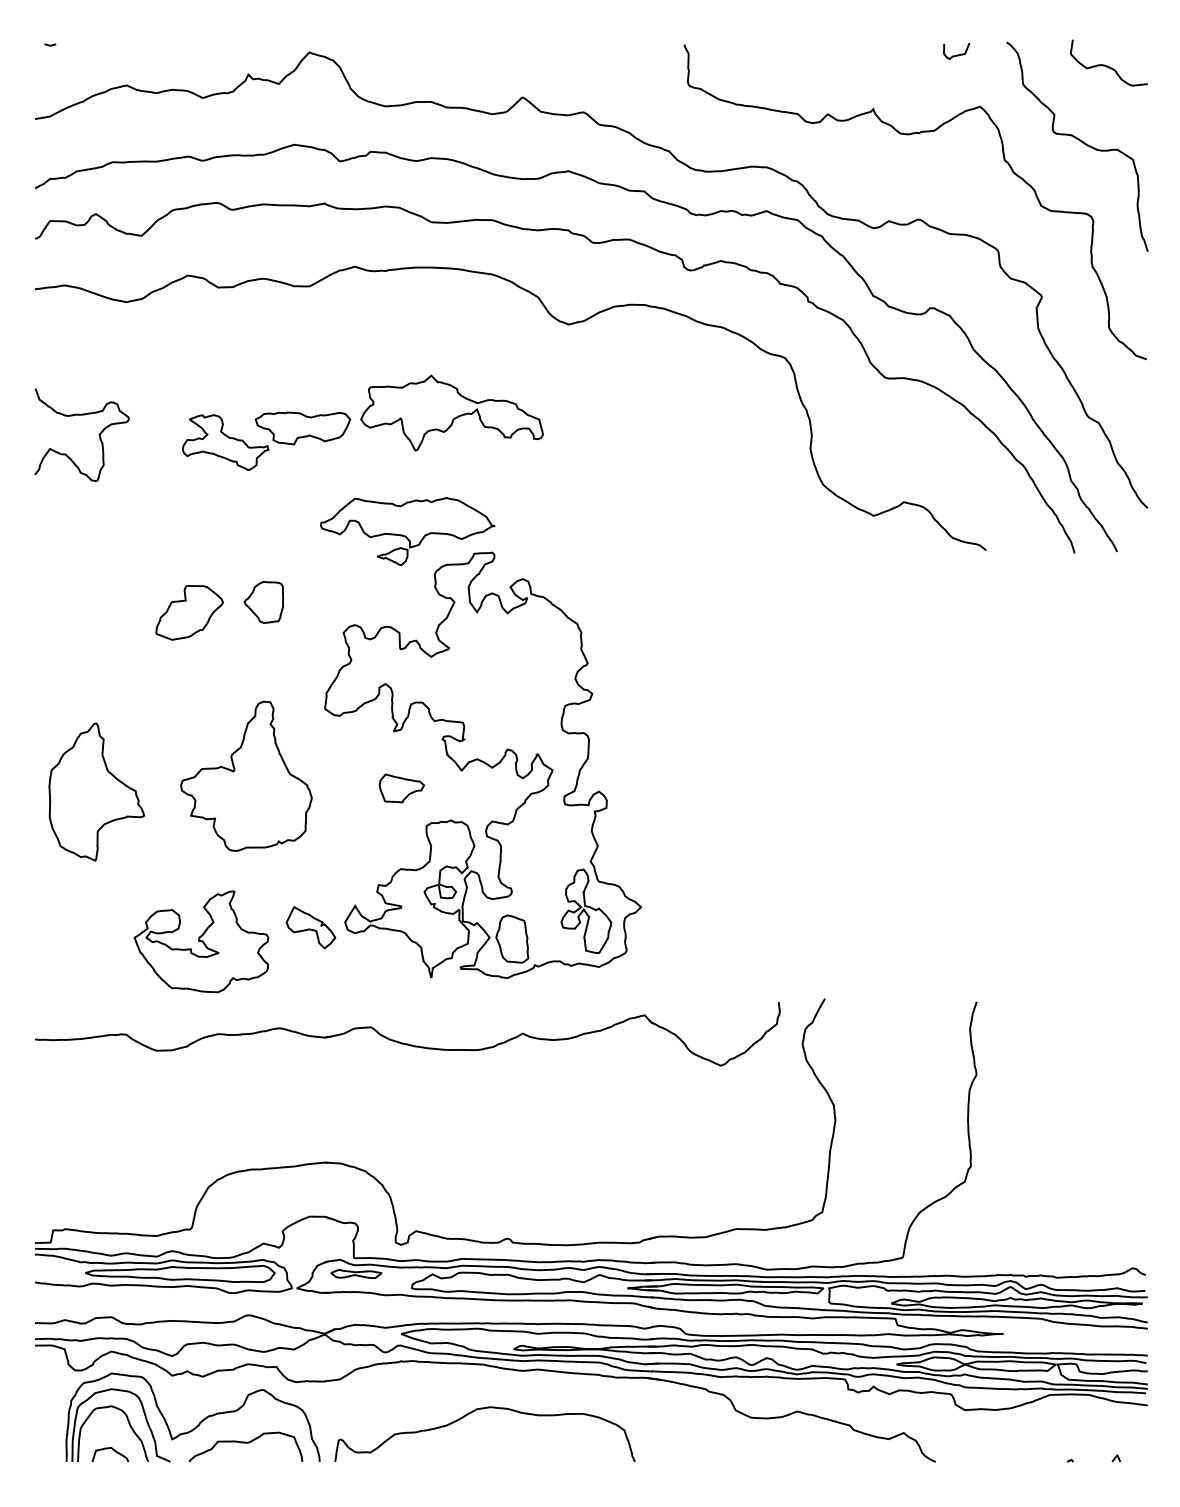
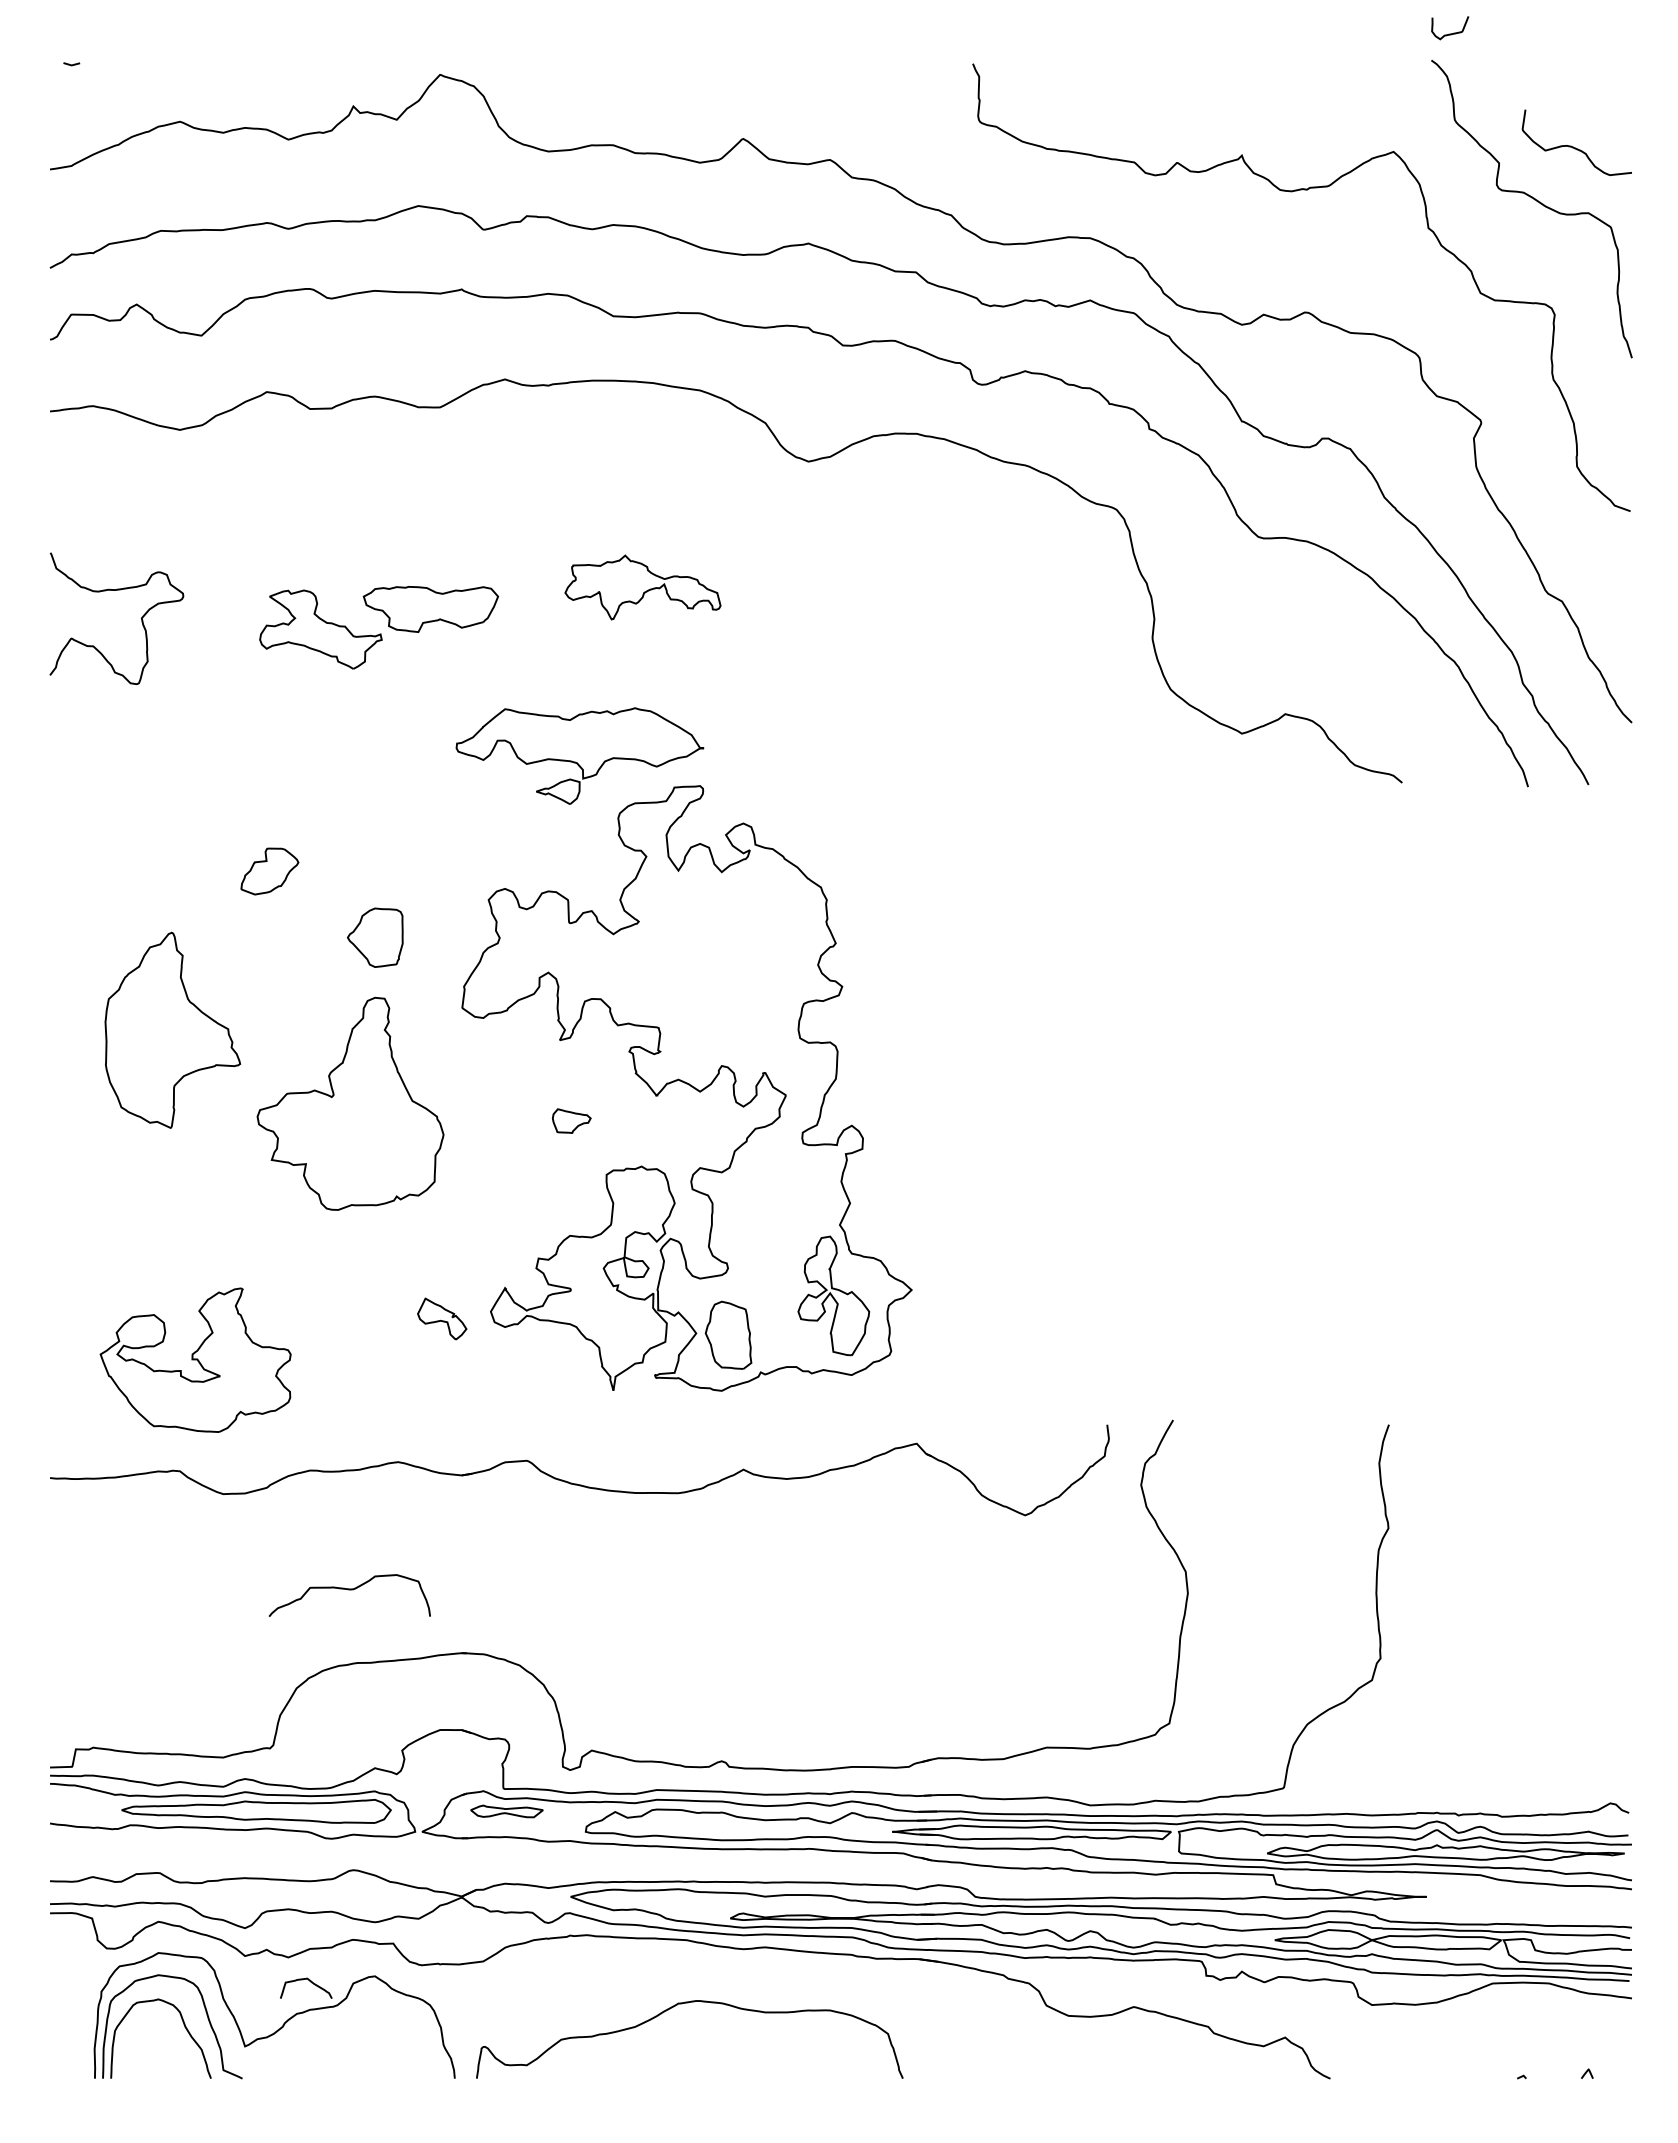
curve: (958, 54) -> (1453, 32), moved
curve: (1106, 65) -> (1573, 146), moved
part: (451, 413) -> (642, 587), size x0.6
part: (263, 602) -> (374, 937), moved
part: (189, 612) -> (269, 871), size x0.6
part: (401, 787) -> (571, 1120), size x0.6
part: (96, 791) -> (172, 1029), moved
part: (310, 927) -> (441, 1318), size x0.7
part: (201, 941) -> (195, 1359), moved
curve: (245, 1443) -> (349, 1590), moved
curve: (113, 1450) -> (310, 1982), moved

